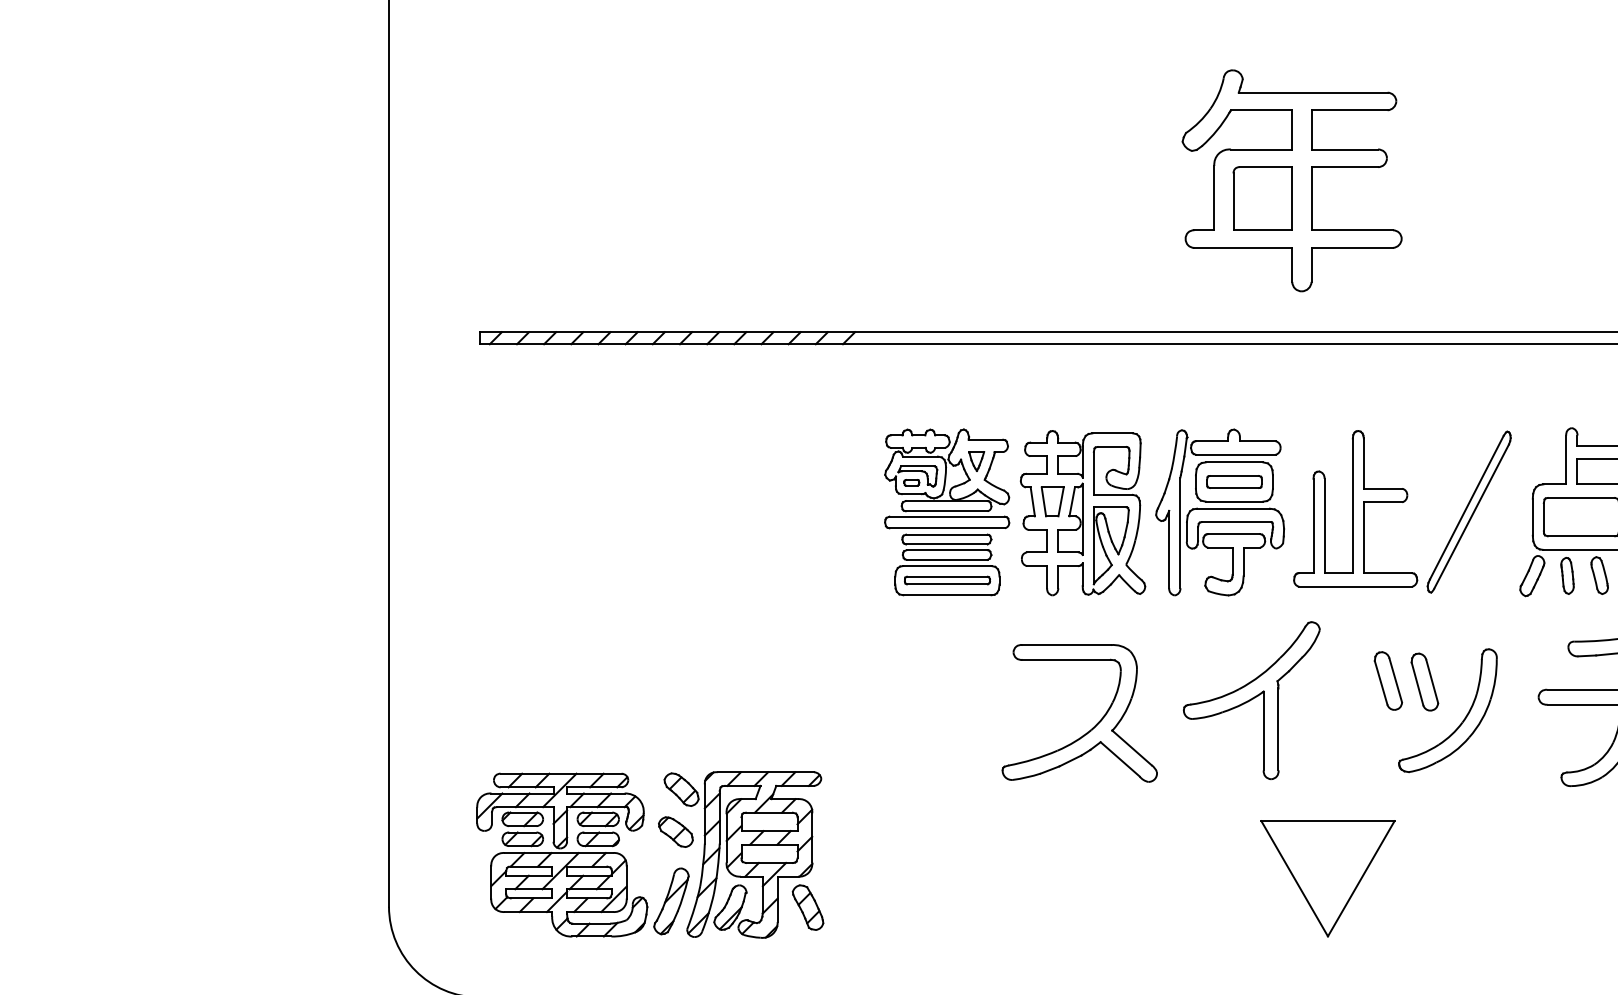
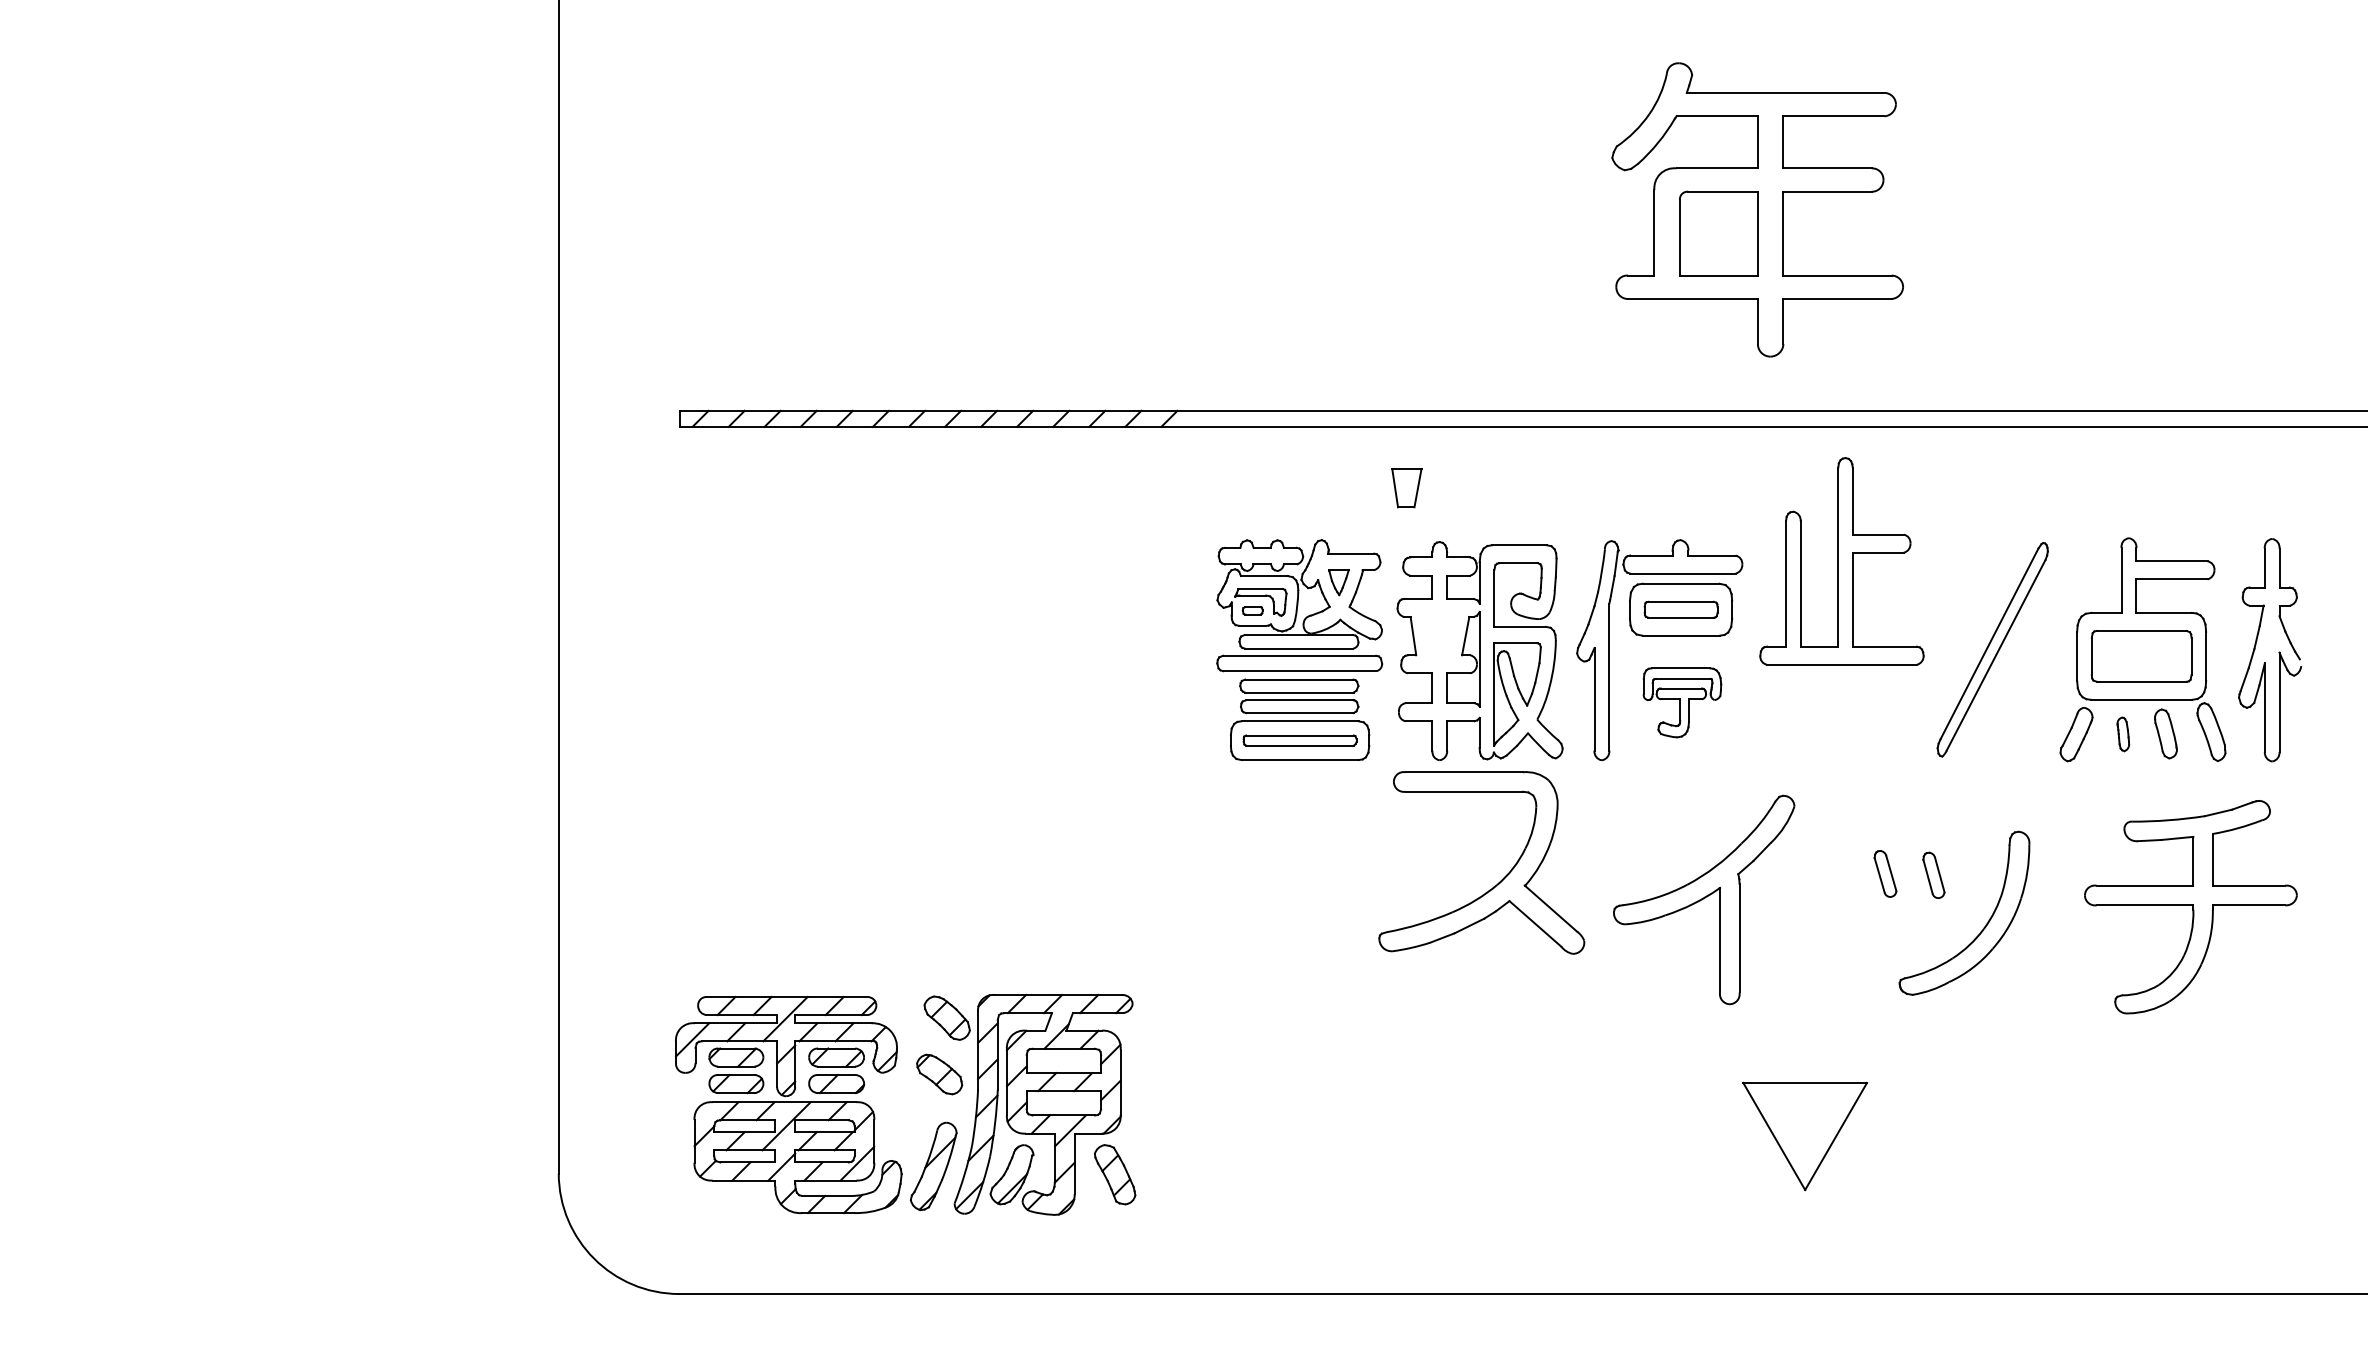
part: (1052, 502) -> (1406, 488), moved
part: (1355, 508) -> (1841, 561), moved
part: (1235, 551) -> (1682, 702), size x0.6
part: (1567, 576) -> (2123, 734), size x0.7
part: (1388, 680) -> (1885, 873), size x0.6
part: (1424, 682) -> (1933, 875), size x0.6
part: (1093, 726) -> (1500, 880), moved
part: (1327, 878) -> (1804, 1136), size x0.7

